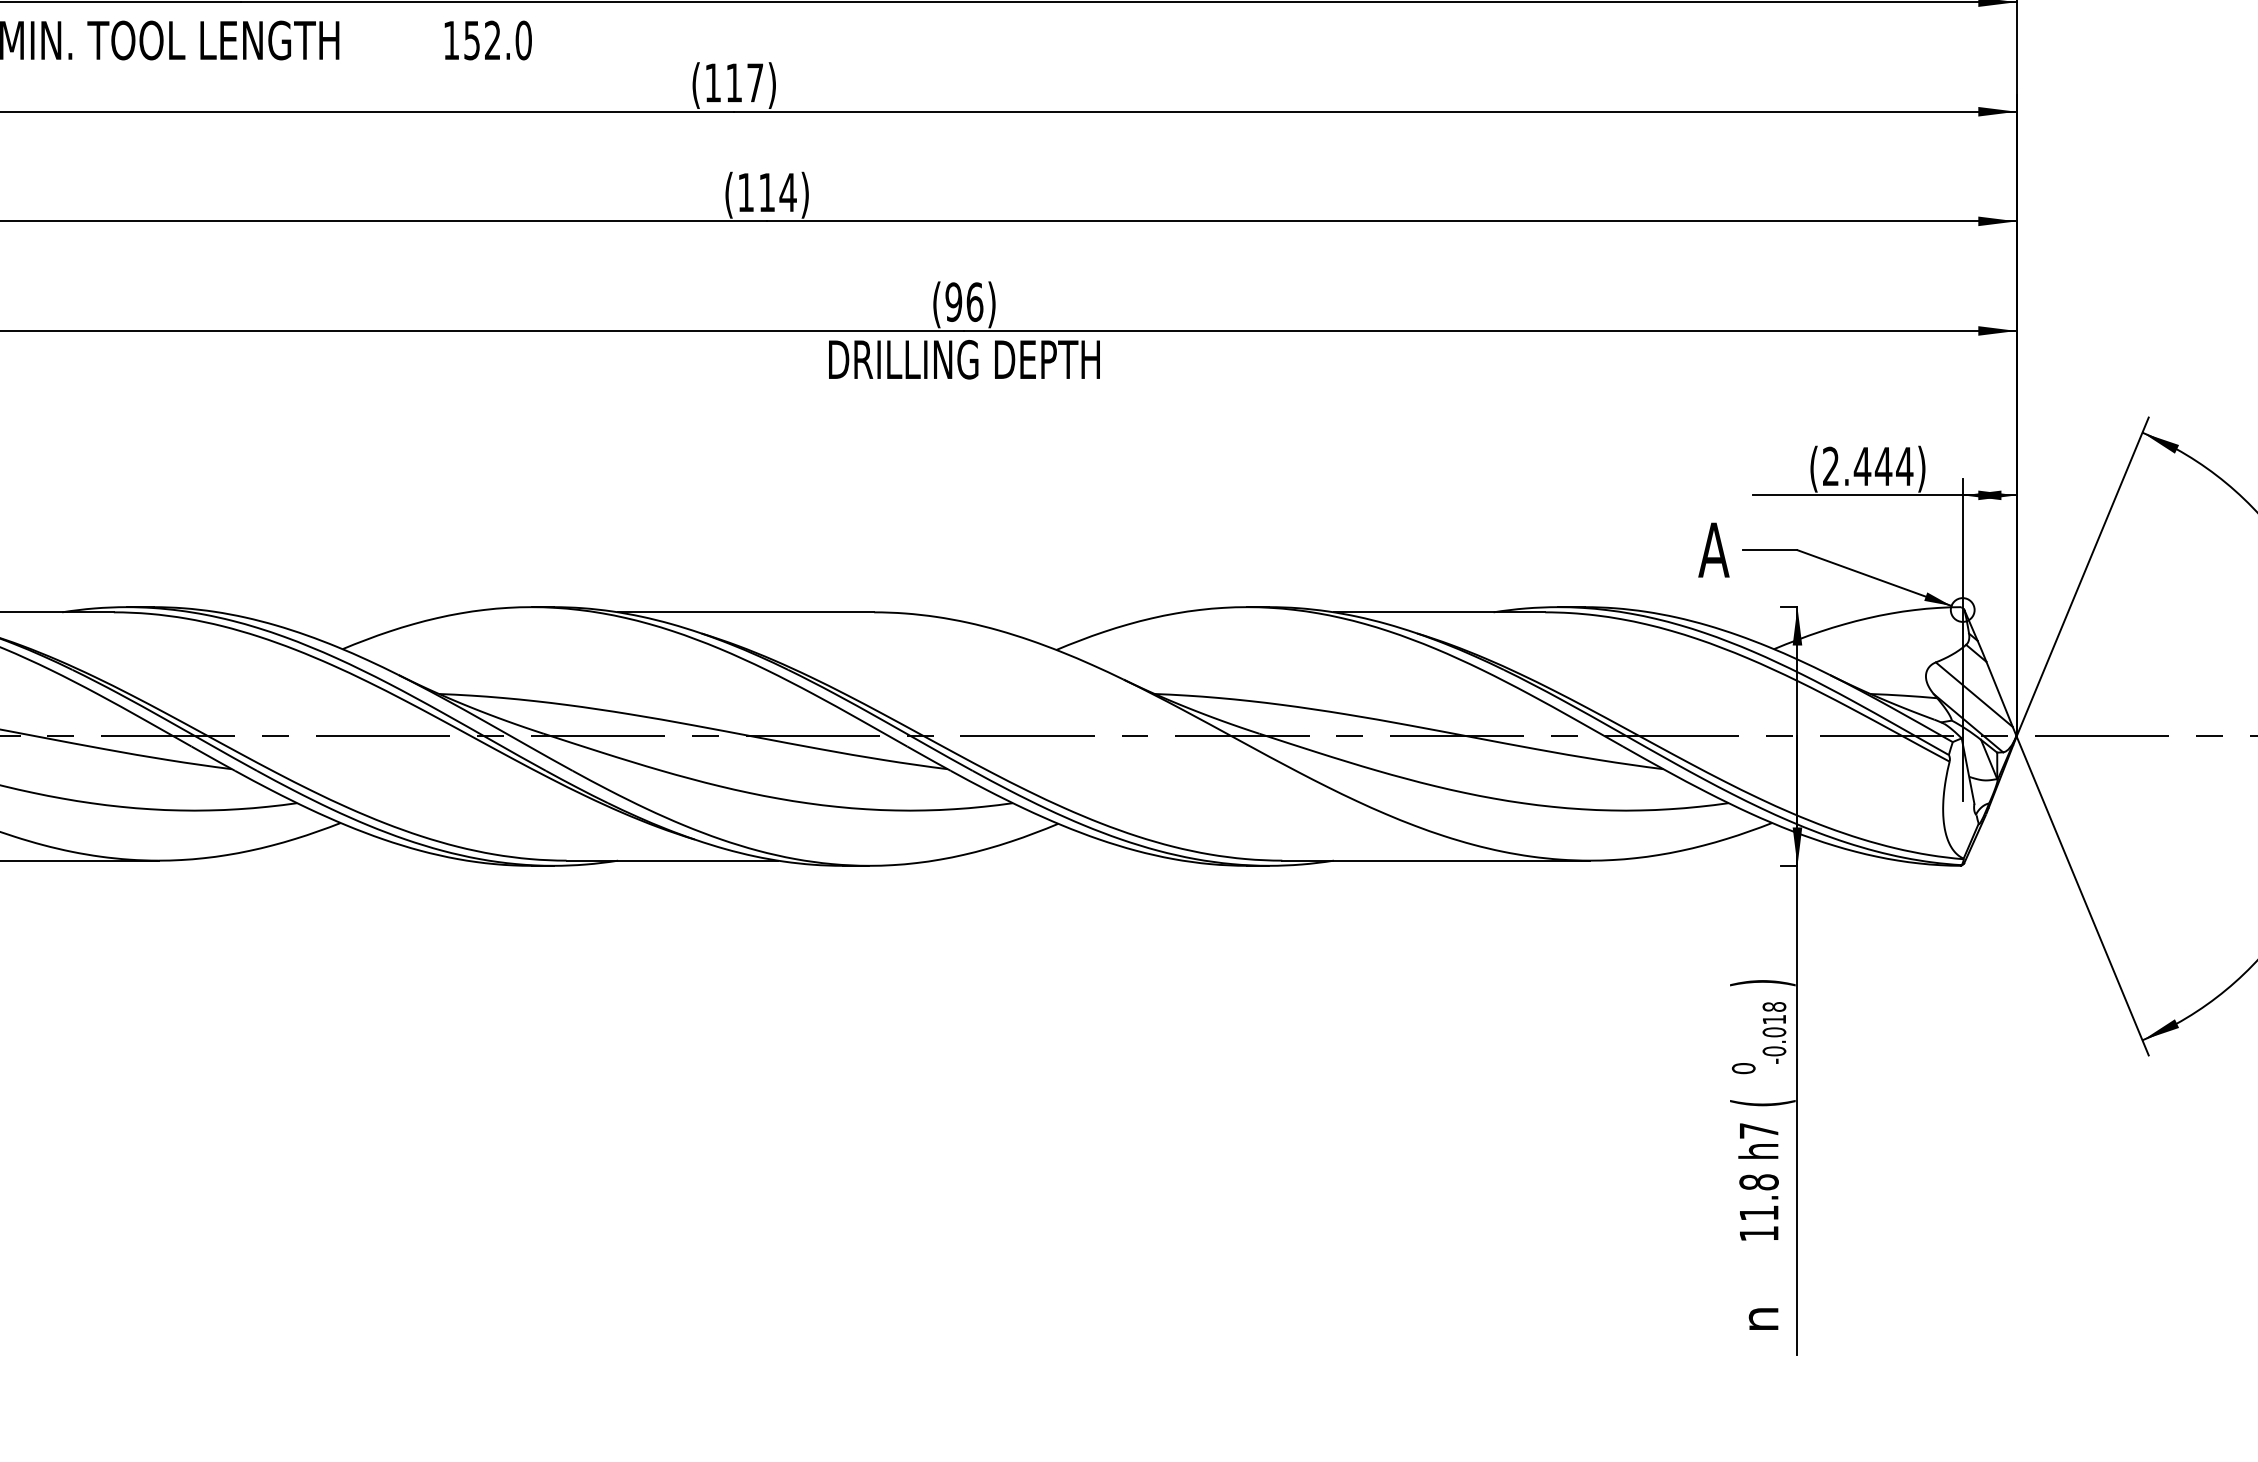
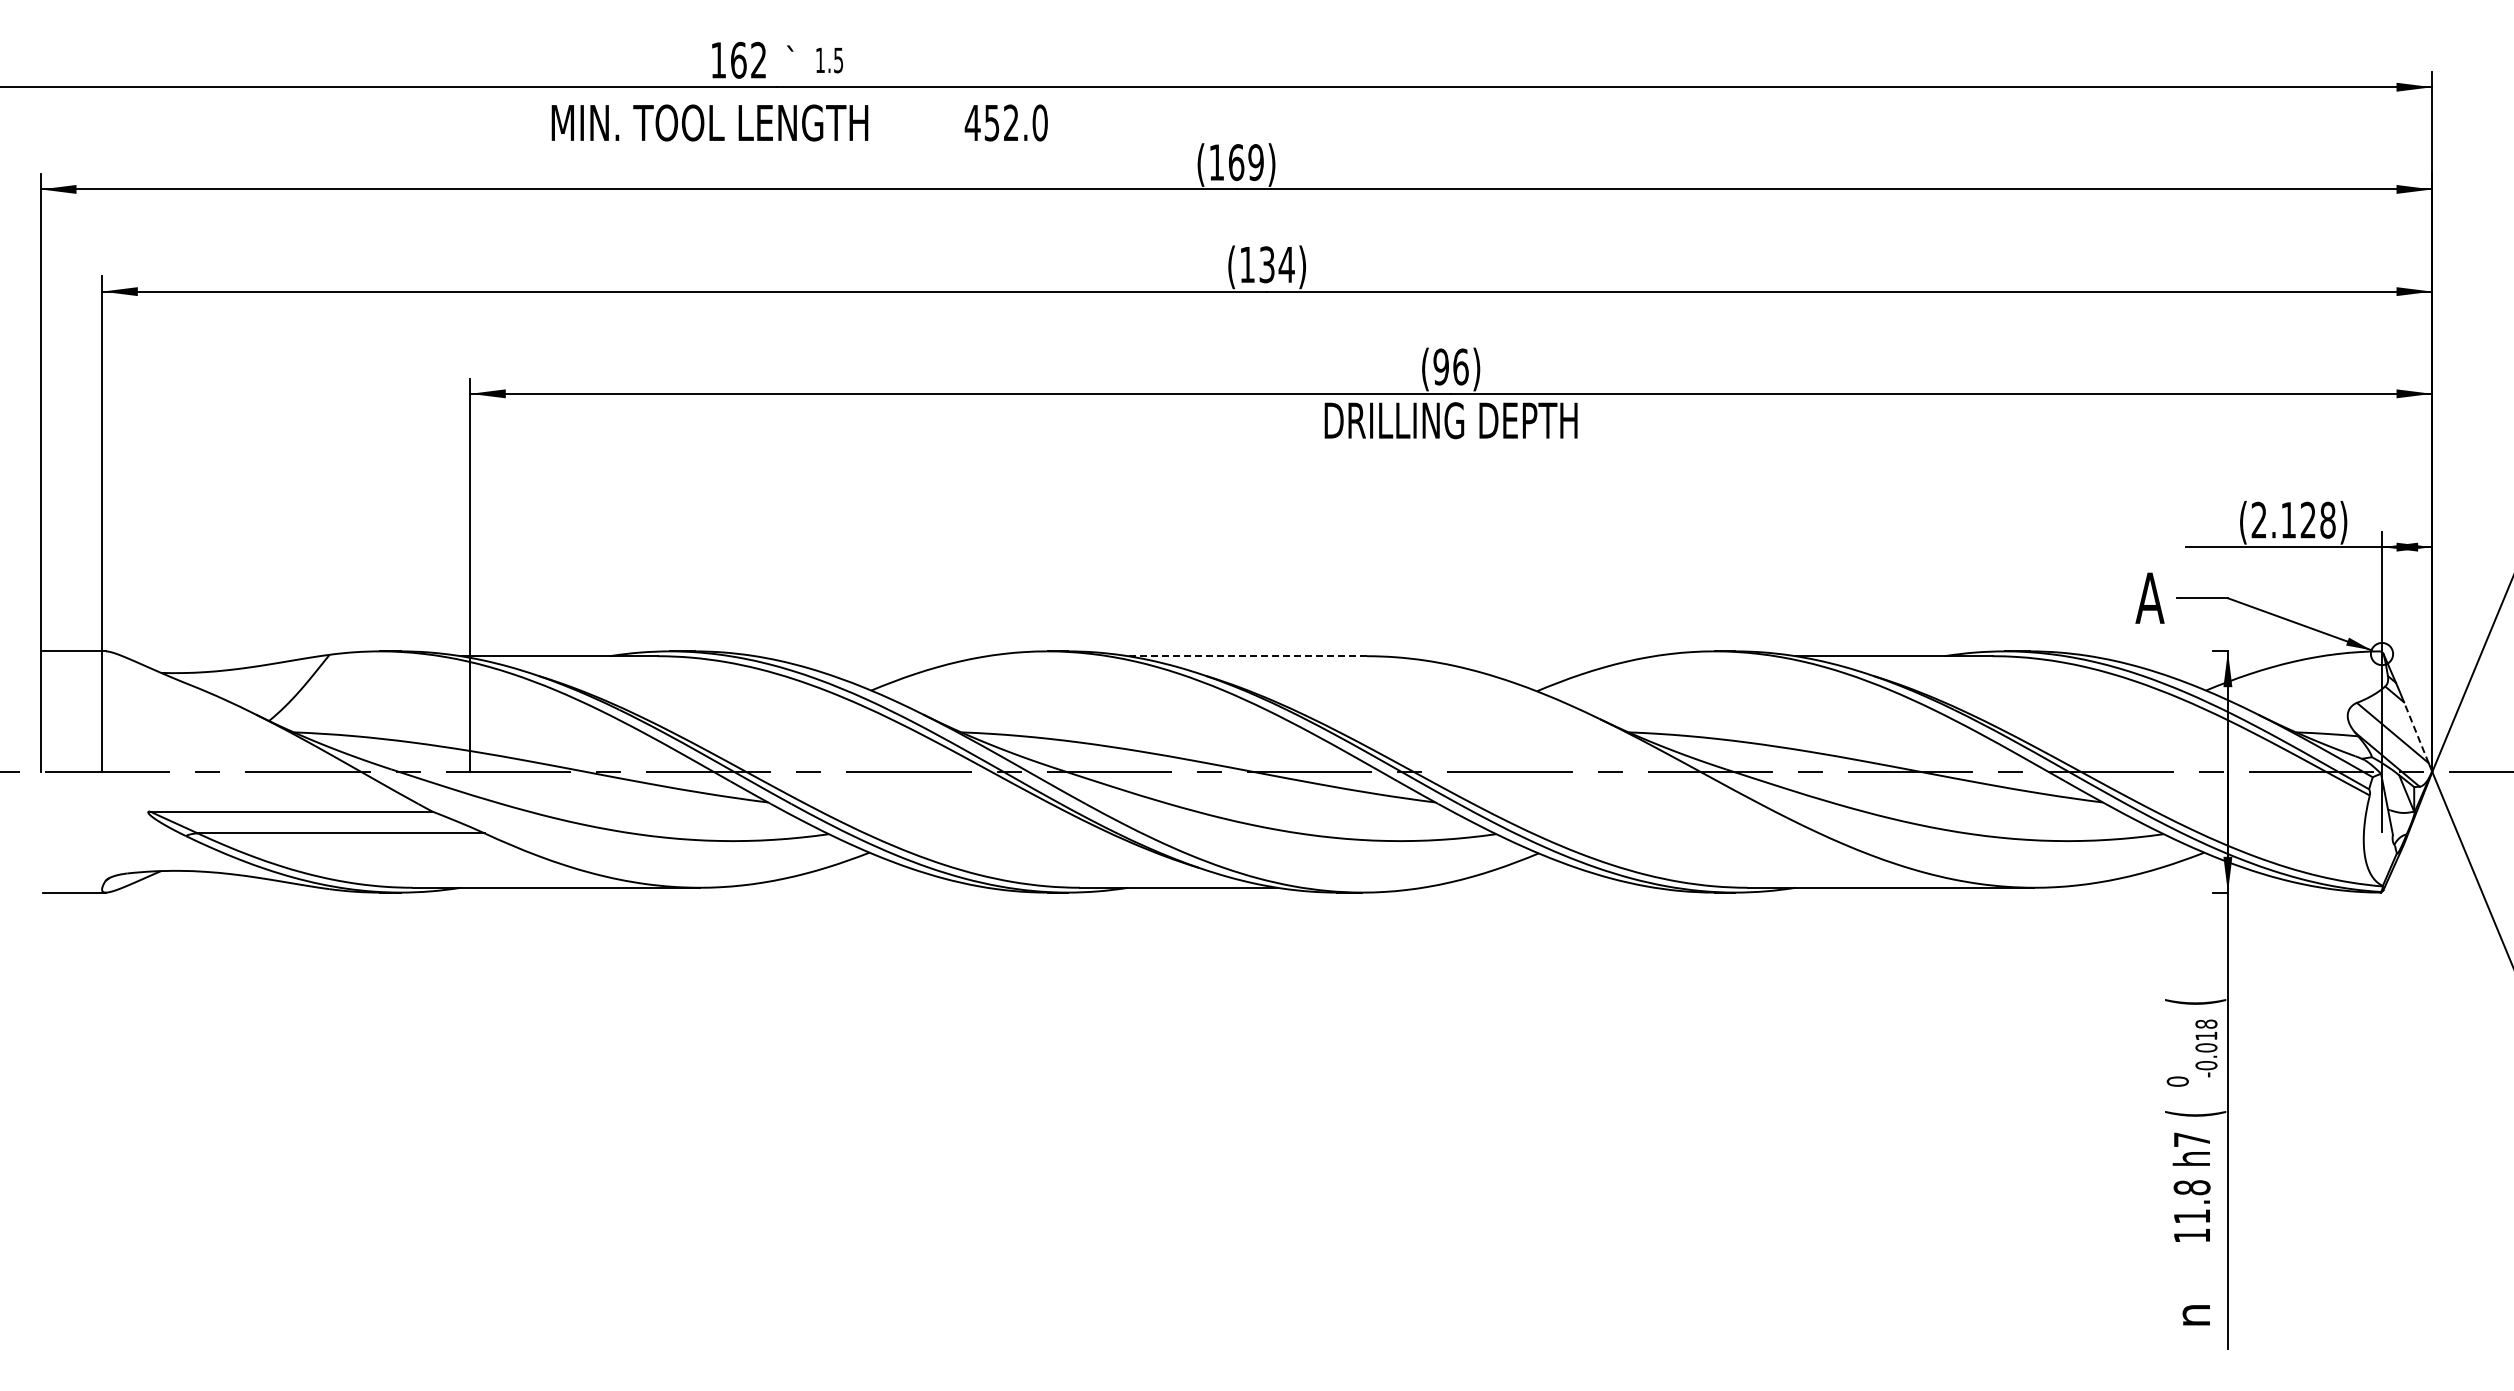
text: (451, 39) -> (972, 122), 152.0 -> 452.0
text: (743, 82) -> (1245, 162), (117) -> (169)
text: (766, 192) -> (1266, 264), (114) -> (134)
text: (1883, 465) -> (2308, 519), (2.444) -> (2.128)
line: (746, 612) -> (1247, 656), solid -> dashed
line: (1999, 694) -> (2416, 732), solid -> dashed
text: (1762, 982) -> (2195, 1001), ) -> (

